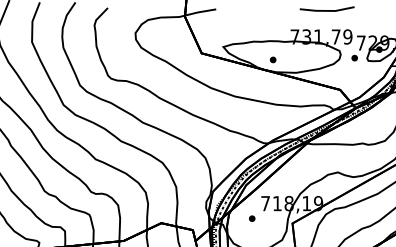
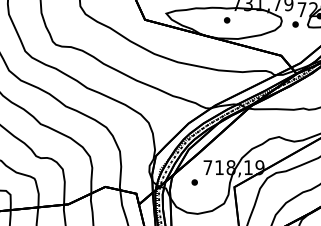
part: (273, 59) -> (227, 19), moved

